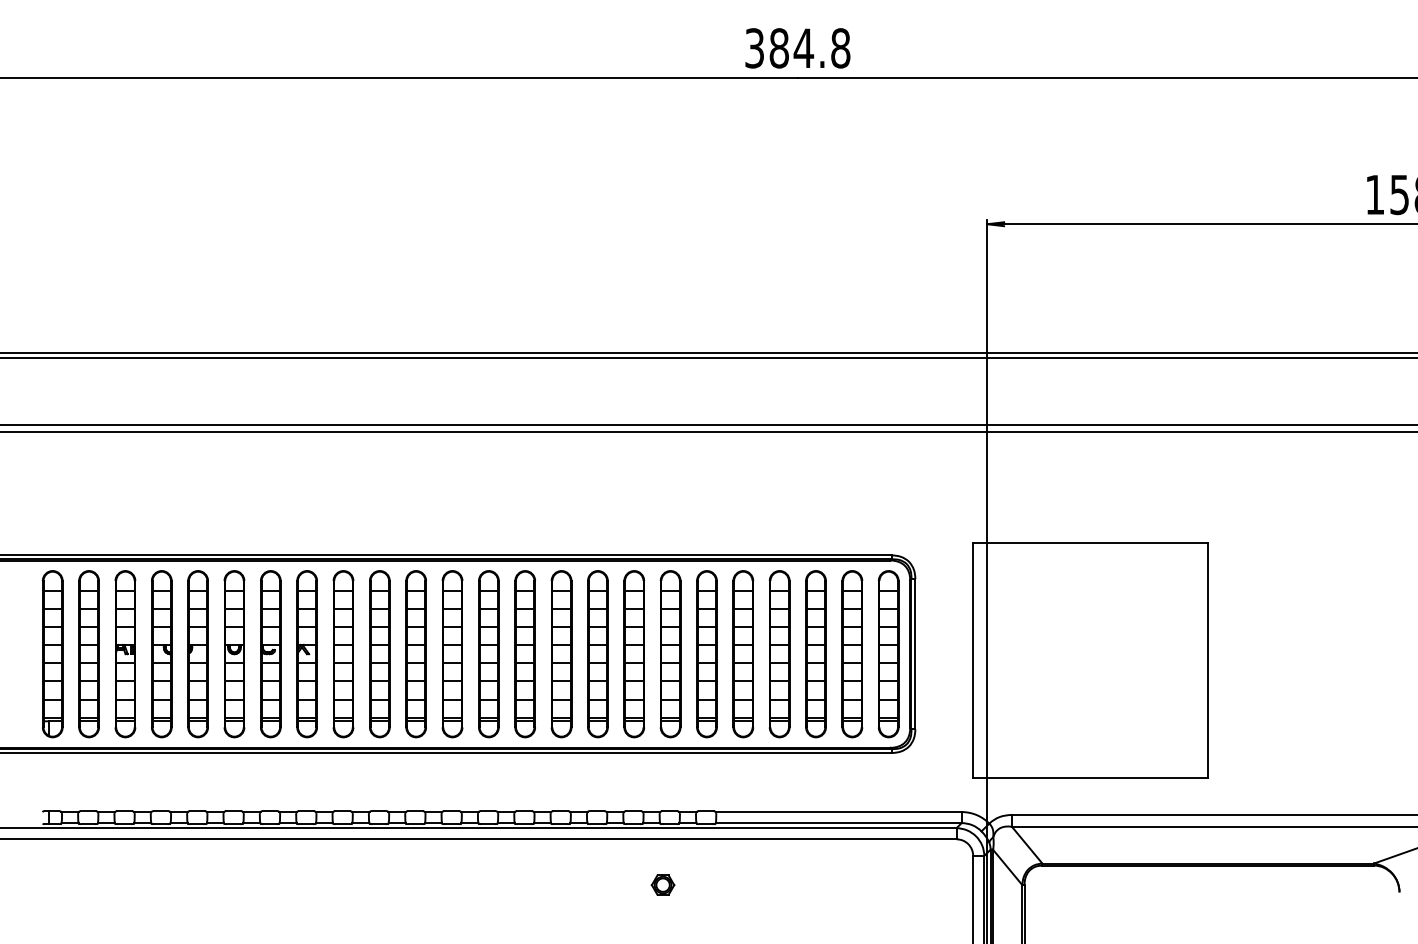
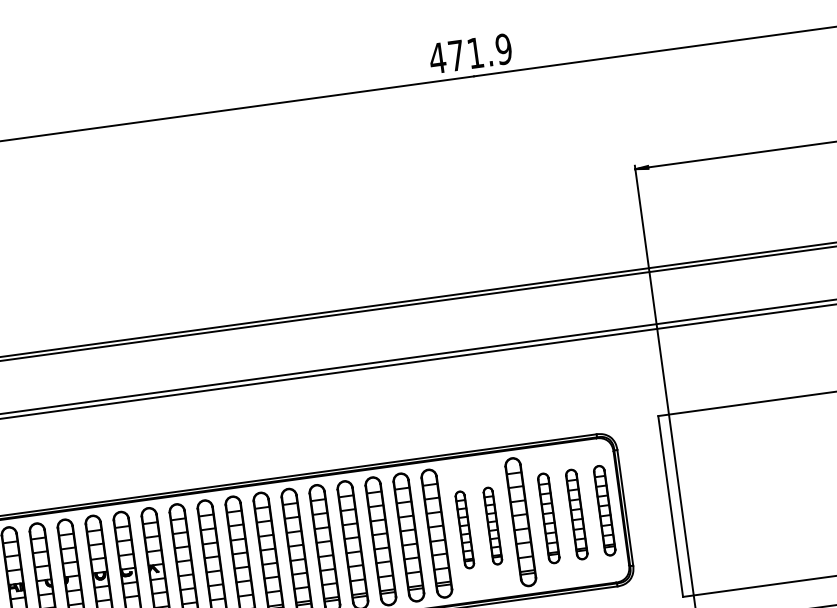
text: (797, 48) -> (470, 53), 384.8 -> 471.9
part: (706, 654) -> (464, 530), size x0.6
part: (743, 654) -> (493, 526), size x0.6
part: (815, 654) -> (548, 518), size x0.7
part: (852, 654) -> (576, 514), size x0.7
part: (888, 654) -> (604, 510), size x0.7

